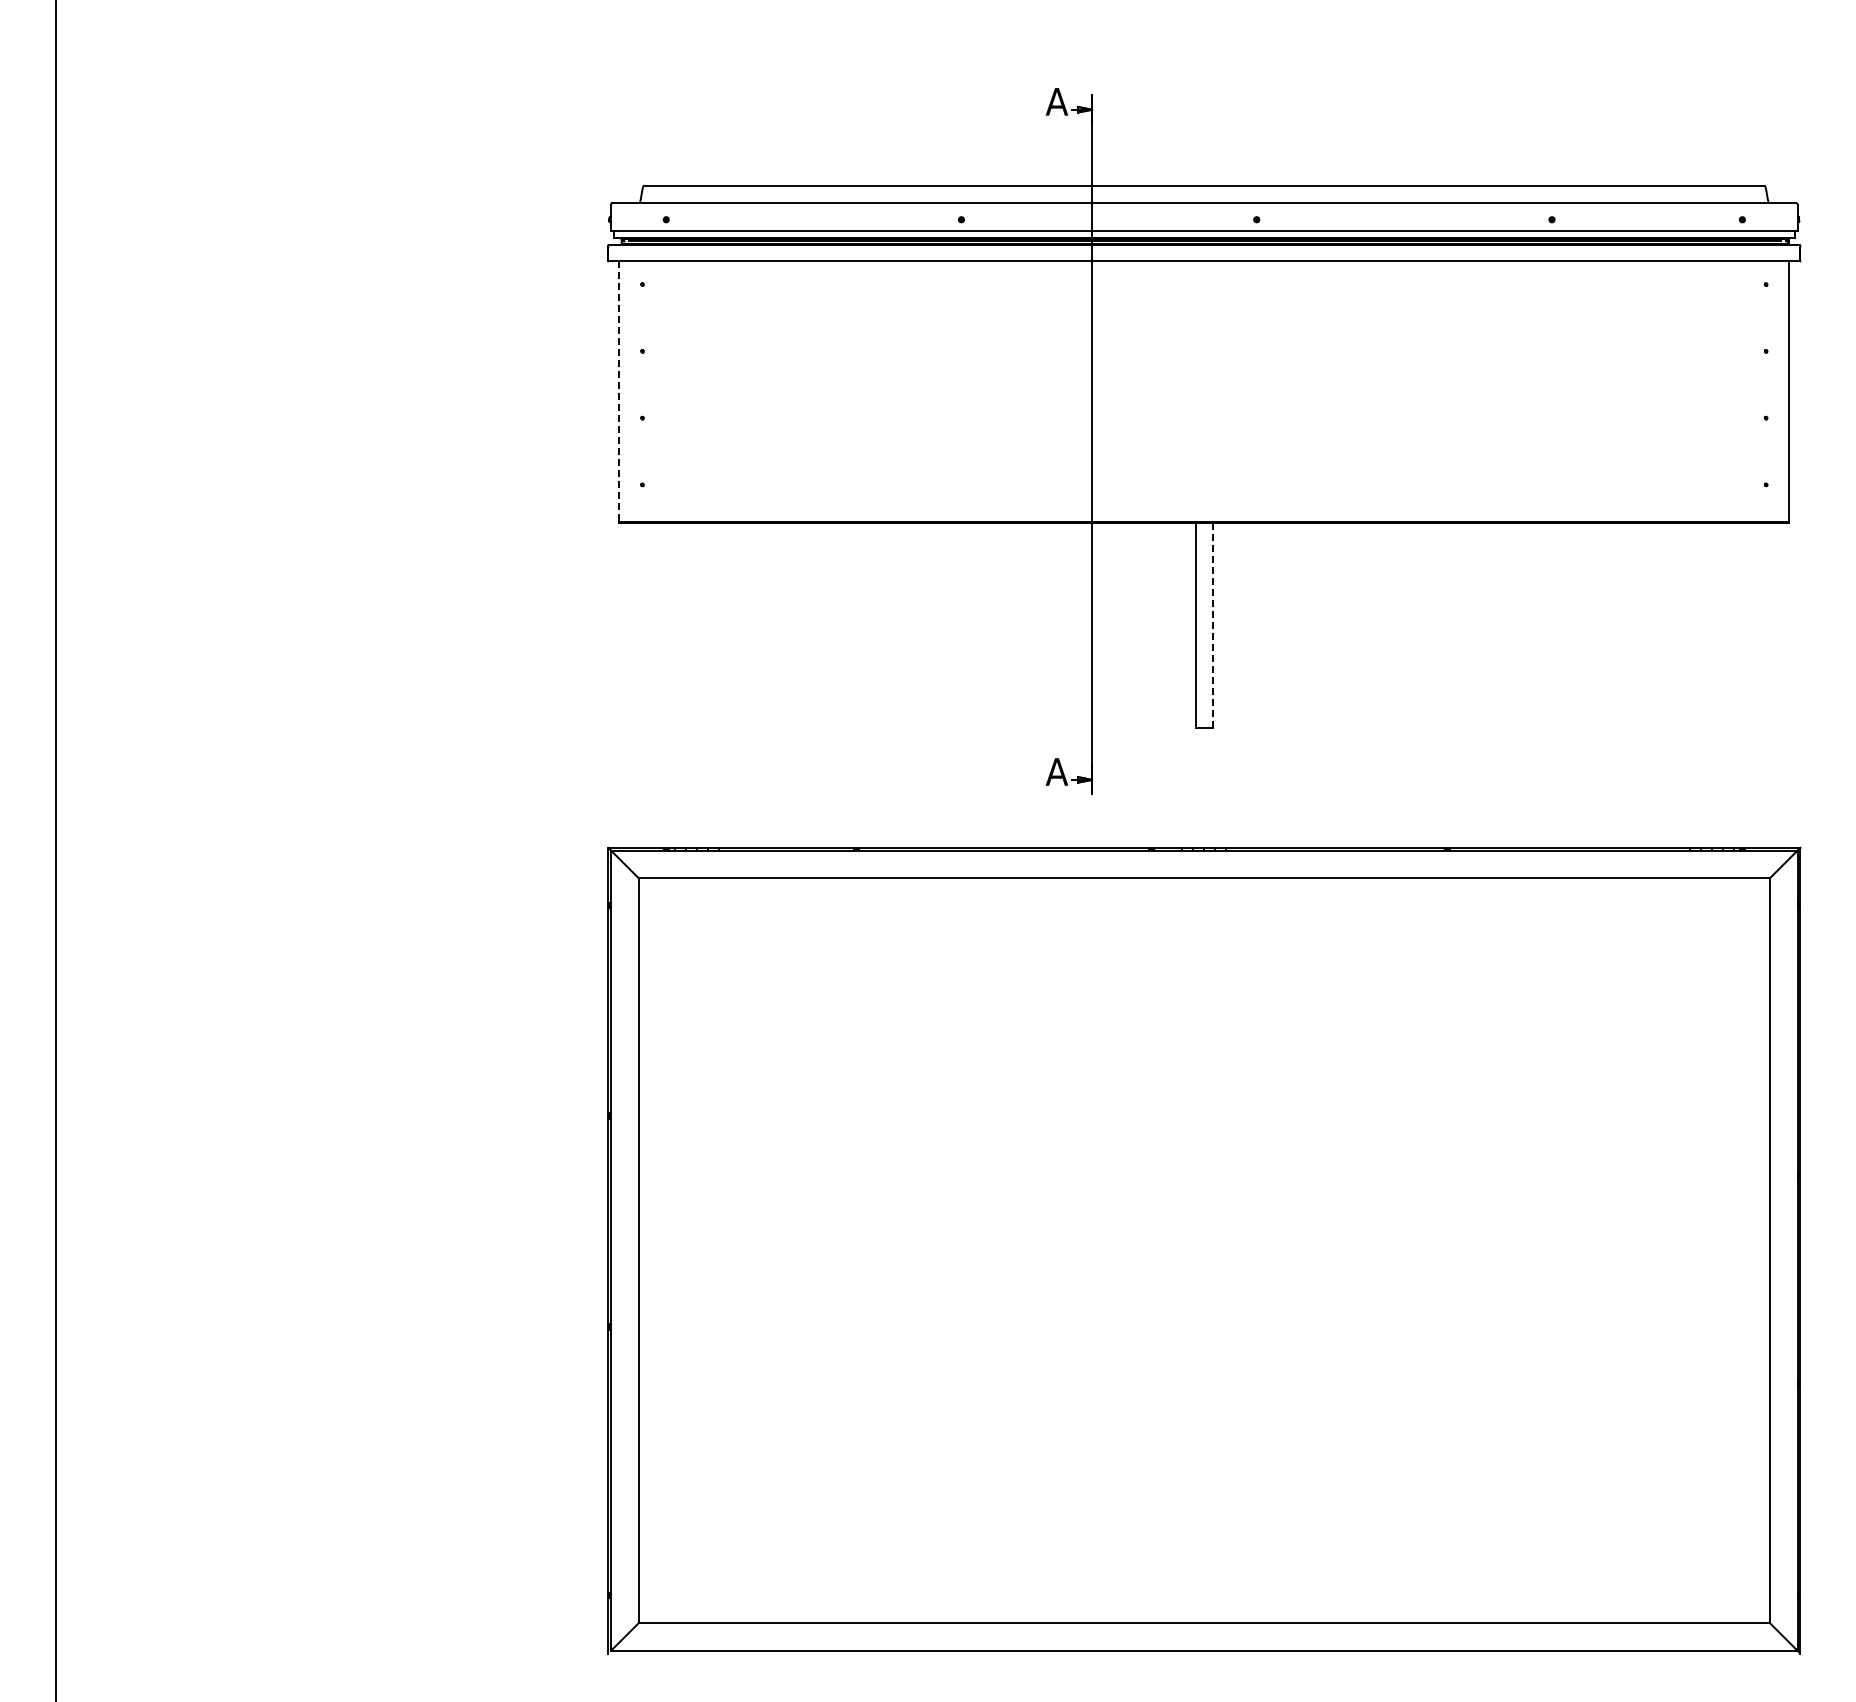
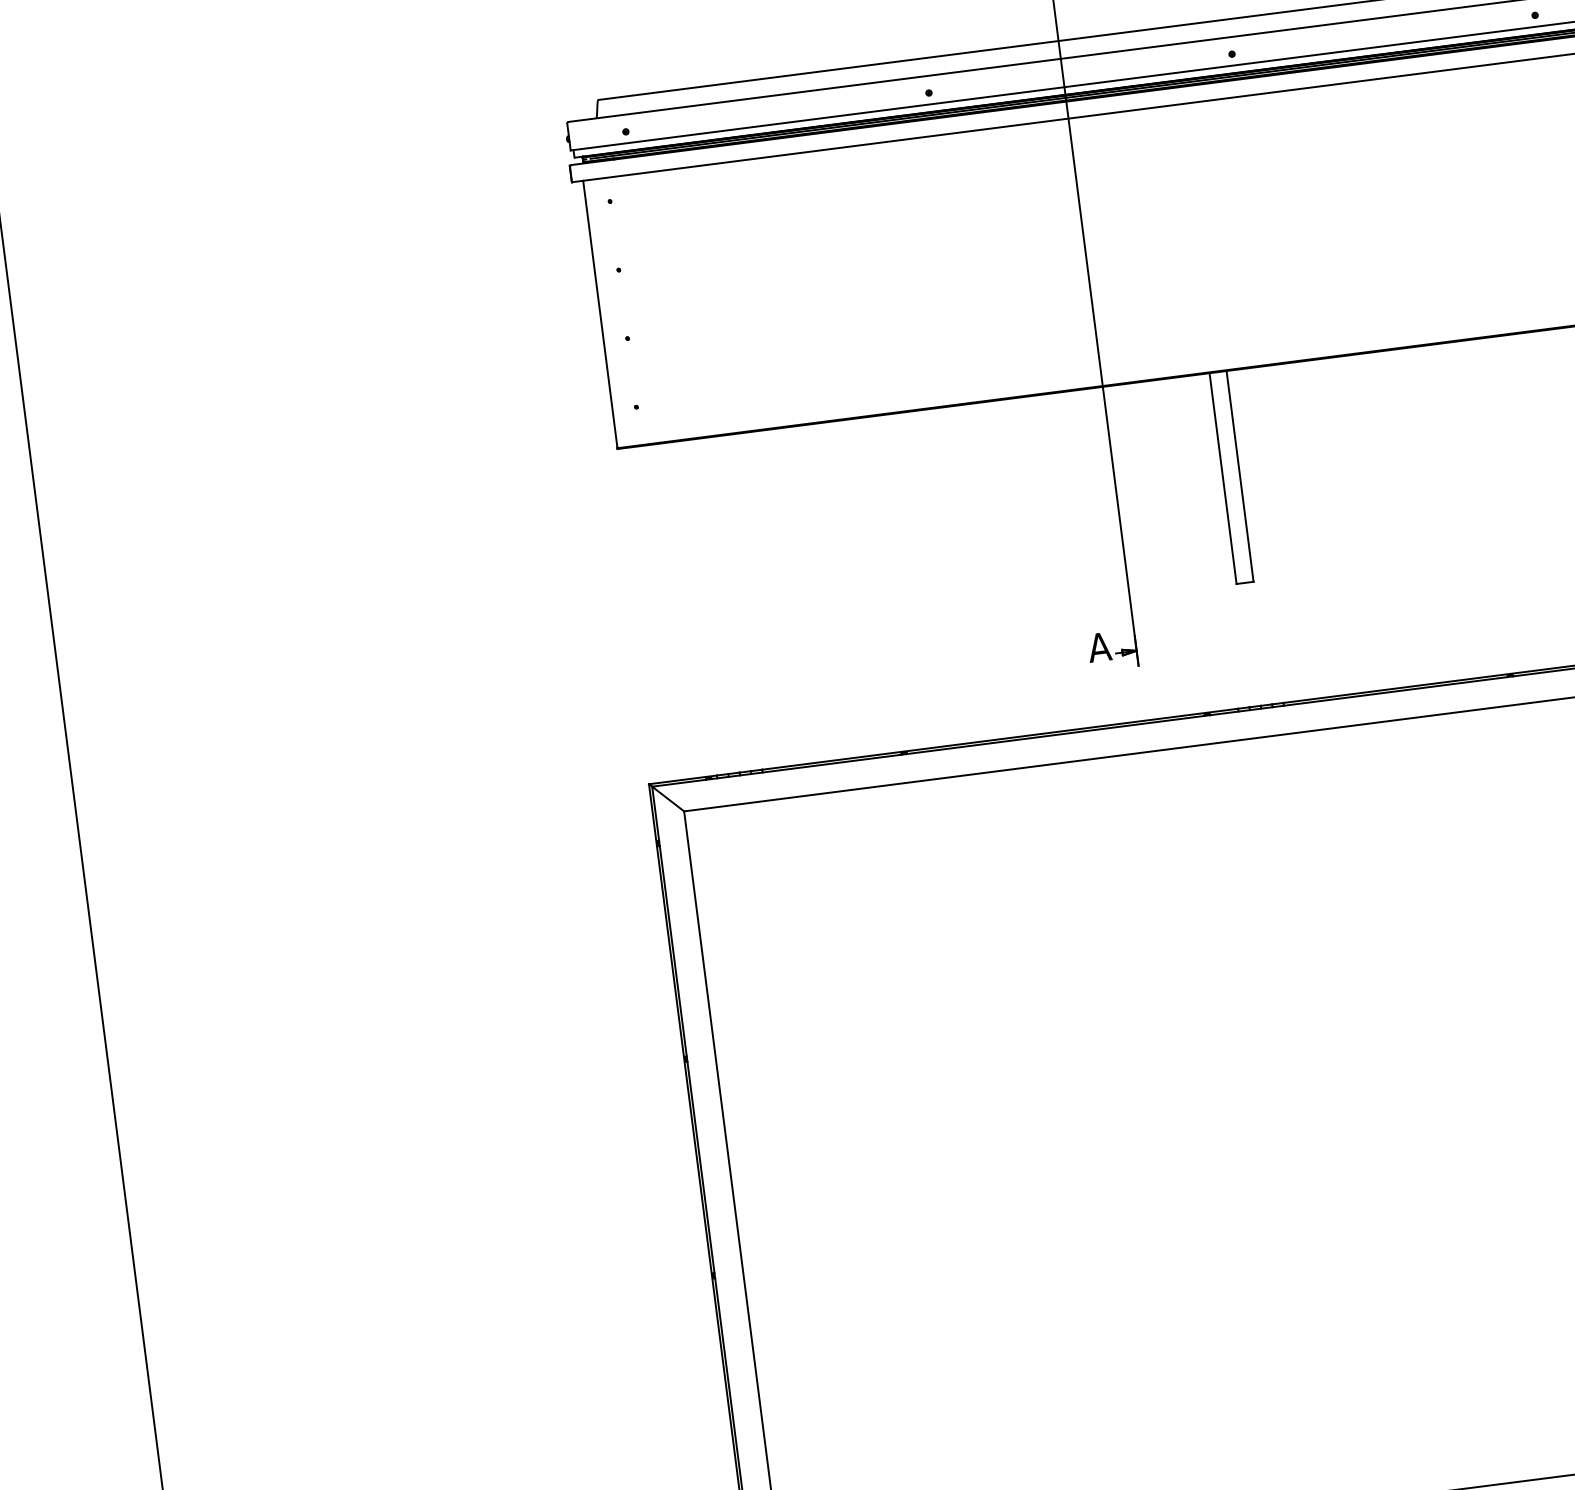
line: (619, 391) -> (600, 314), dashed -> solid
line: (1212, 625) -> (1239, 476), dashed -> solid

